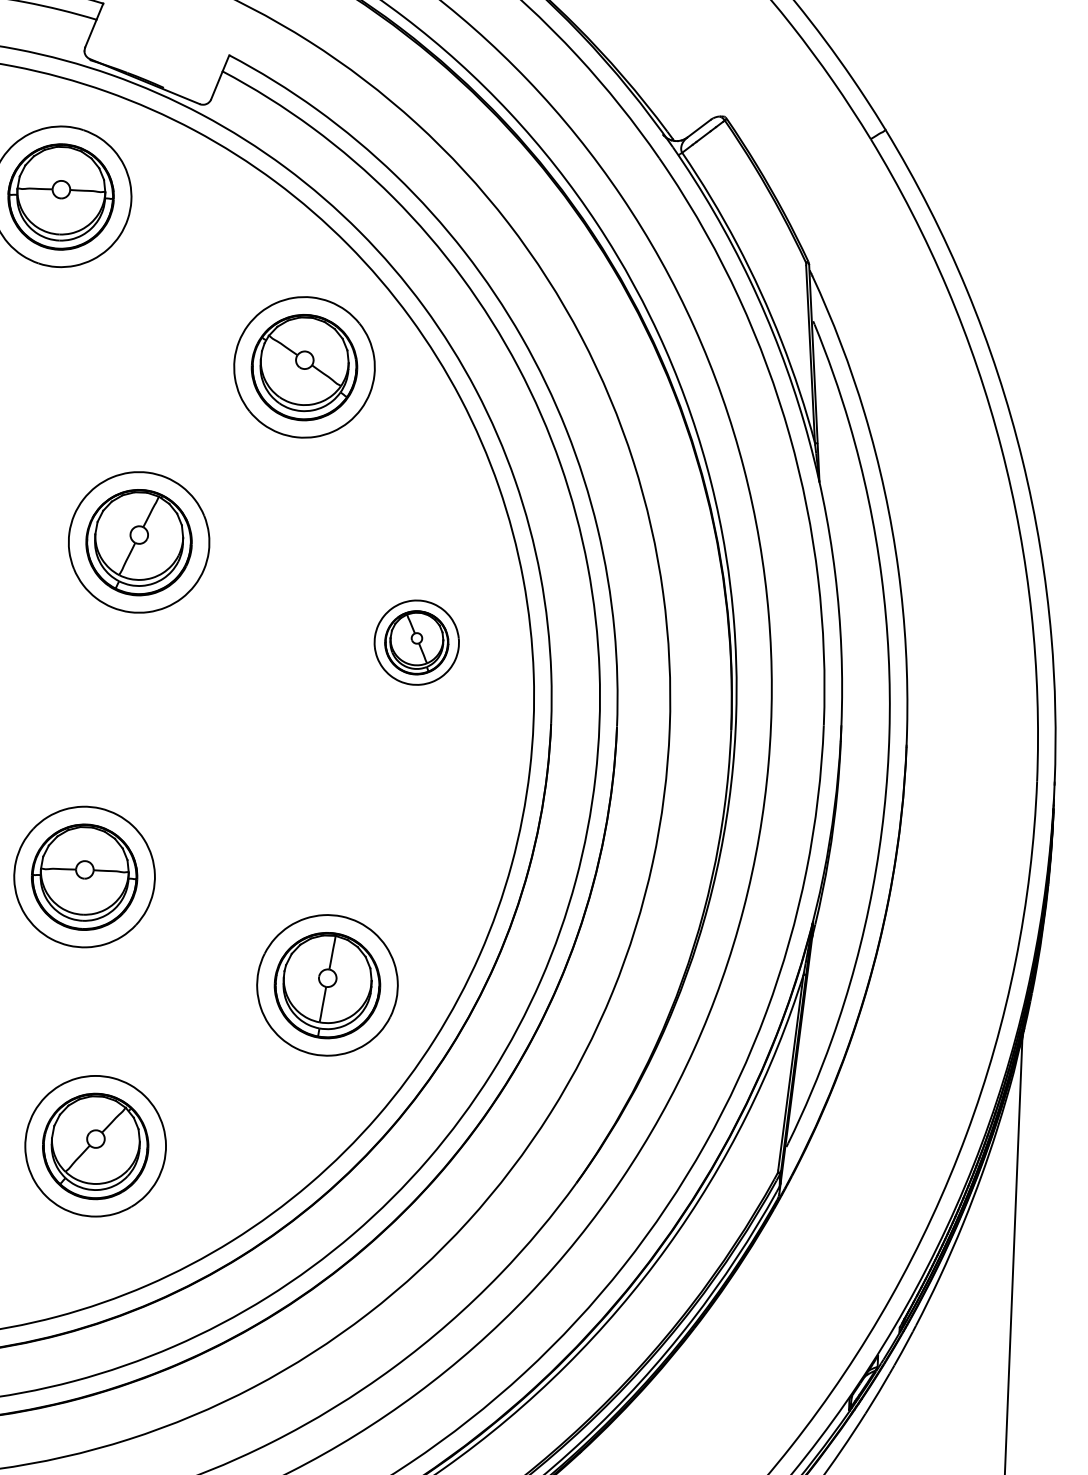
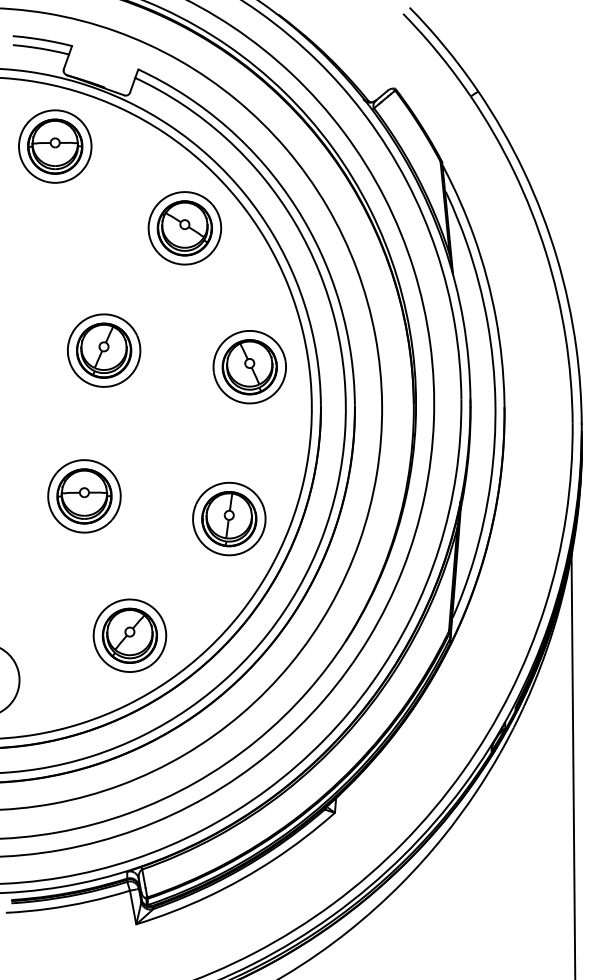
part: (139, 542) -> (104, 350), moved
part: (416, 643) -> (249, 367), size x1.67
part: (327, 984) -> (229, 518), moved
part: (94, 1145) -> (129, 635), moved

